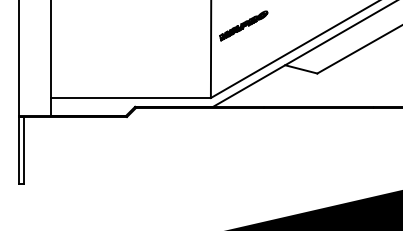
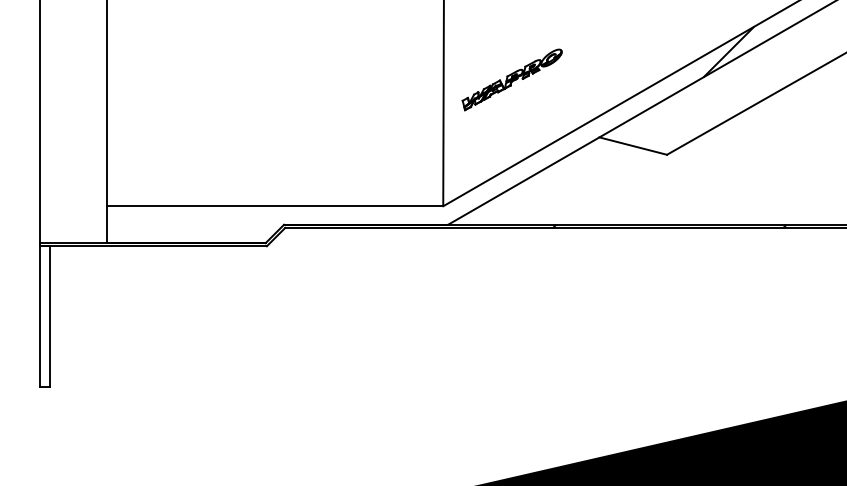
hatch: (346, 24) -> (728, 51), added
part: (243, 25) -> (511, 79), moved

